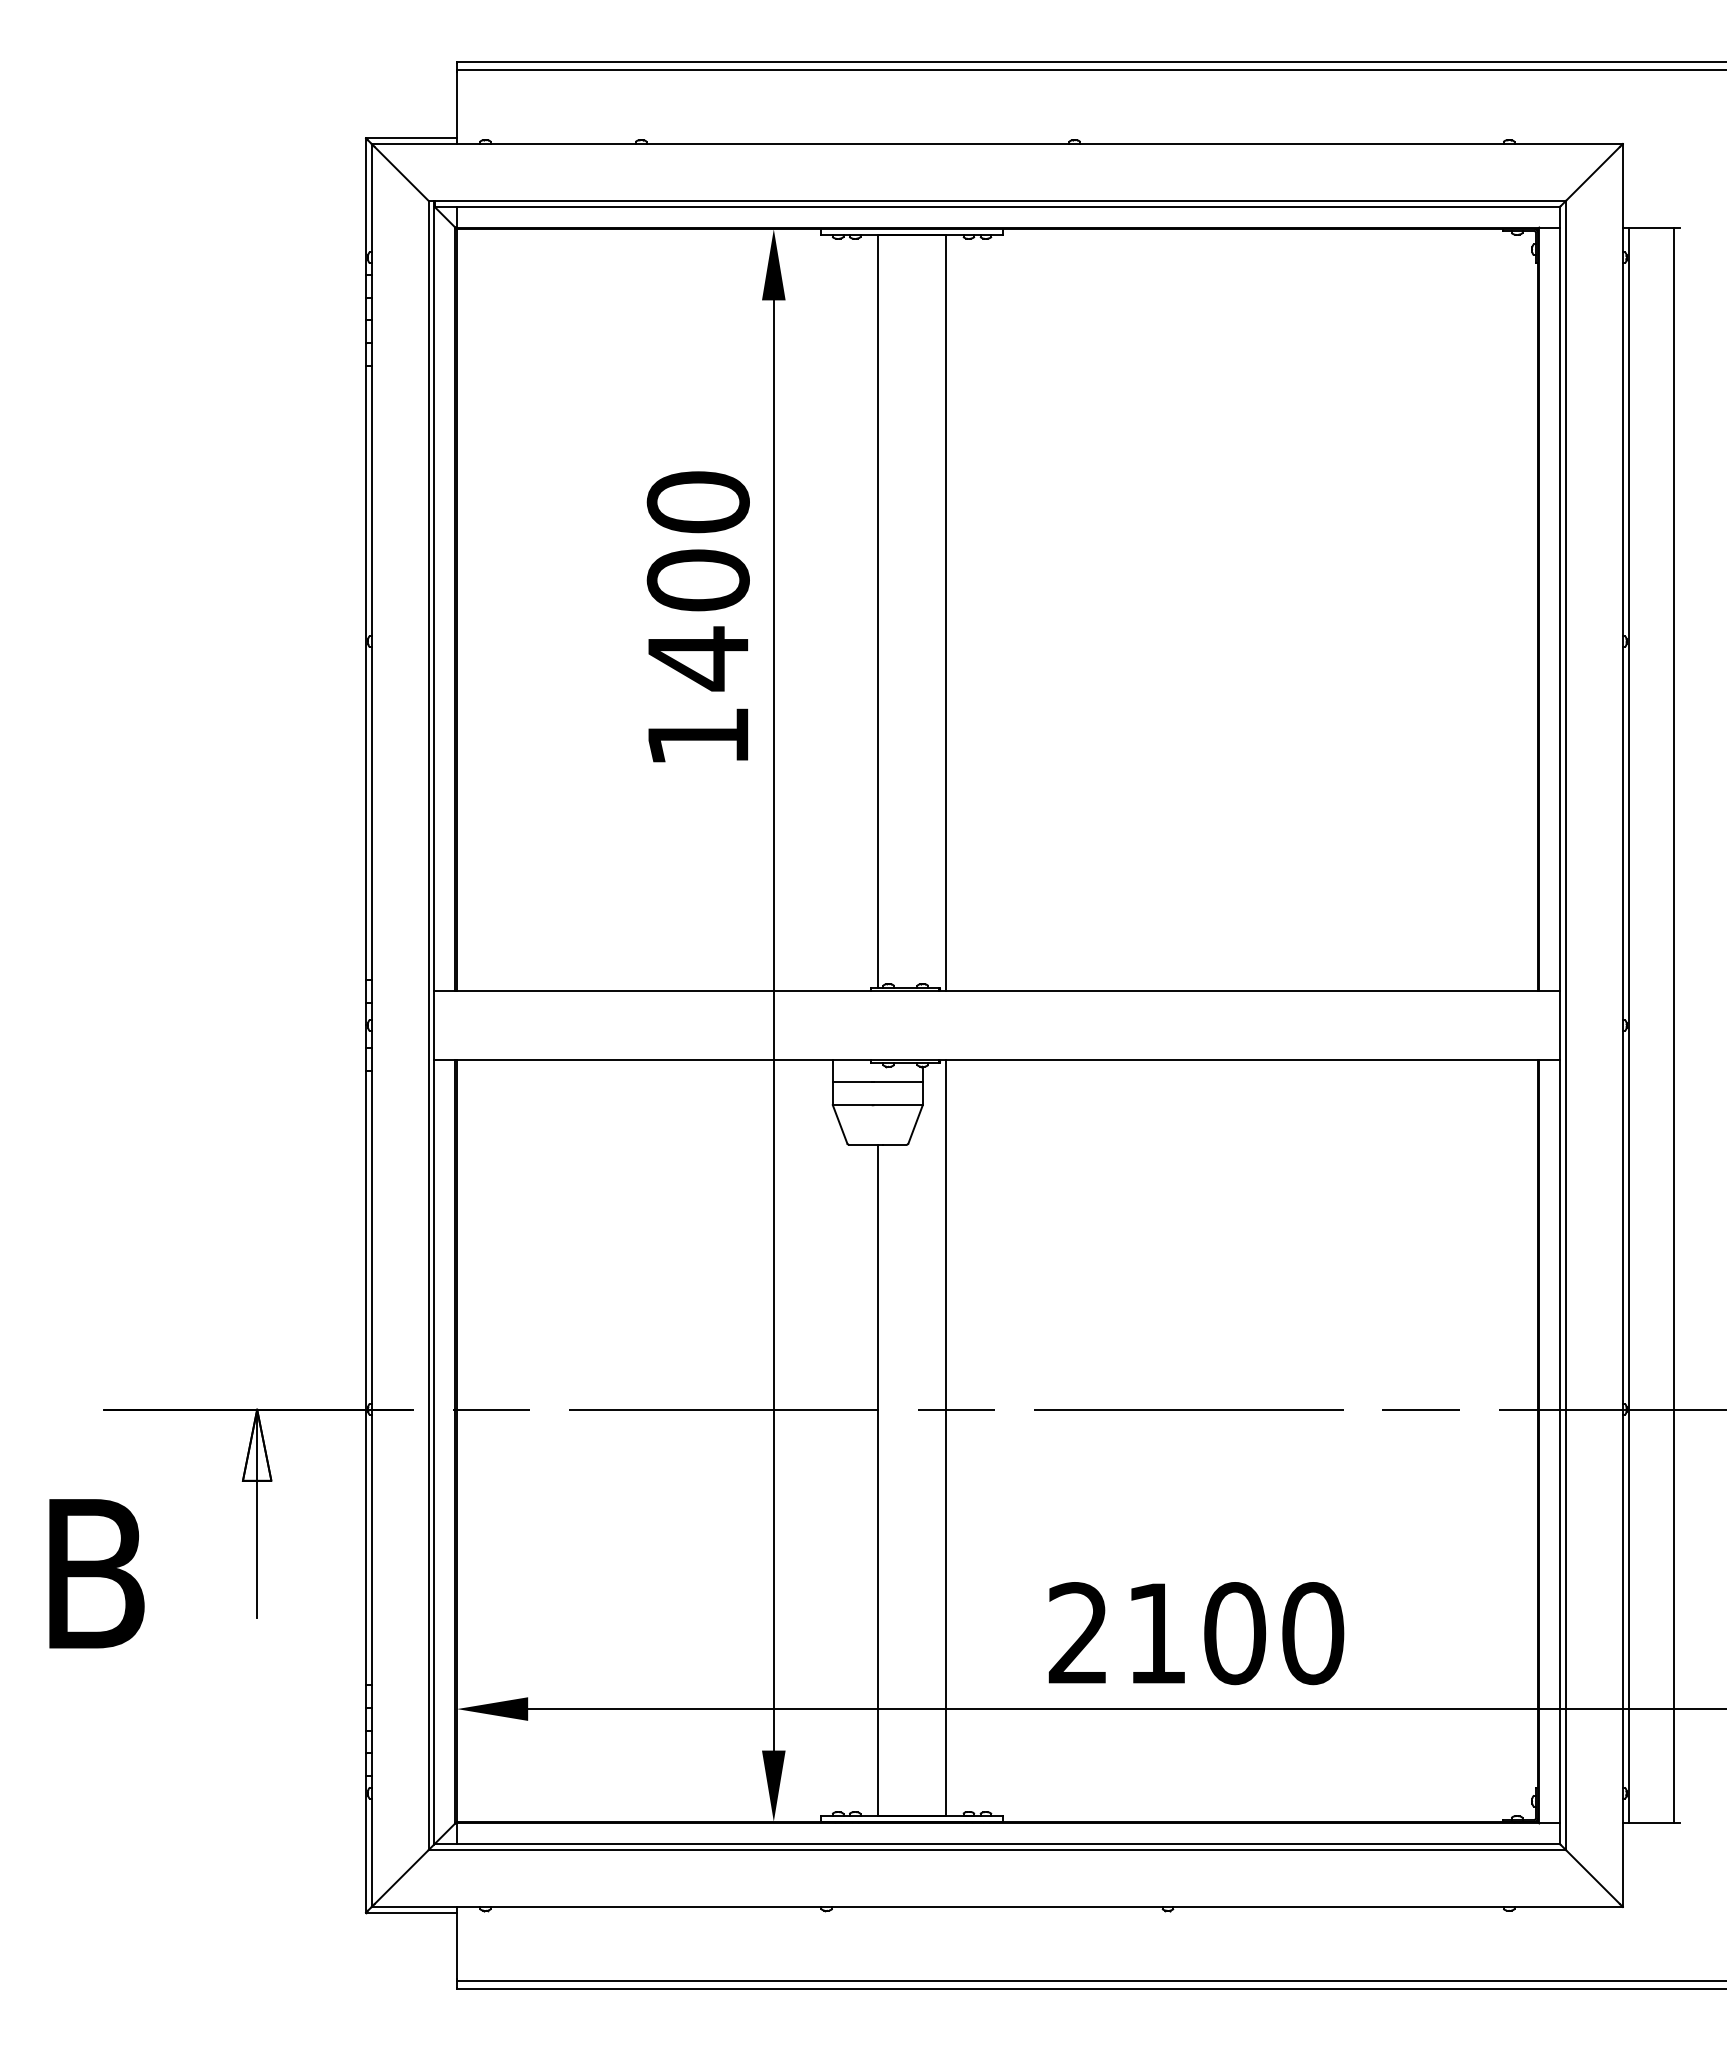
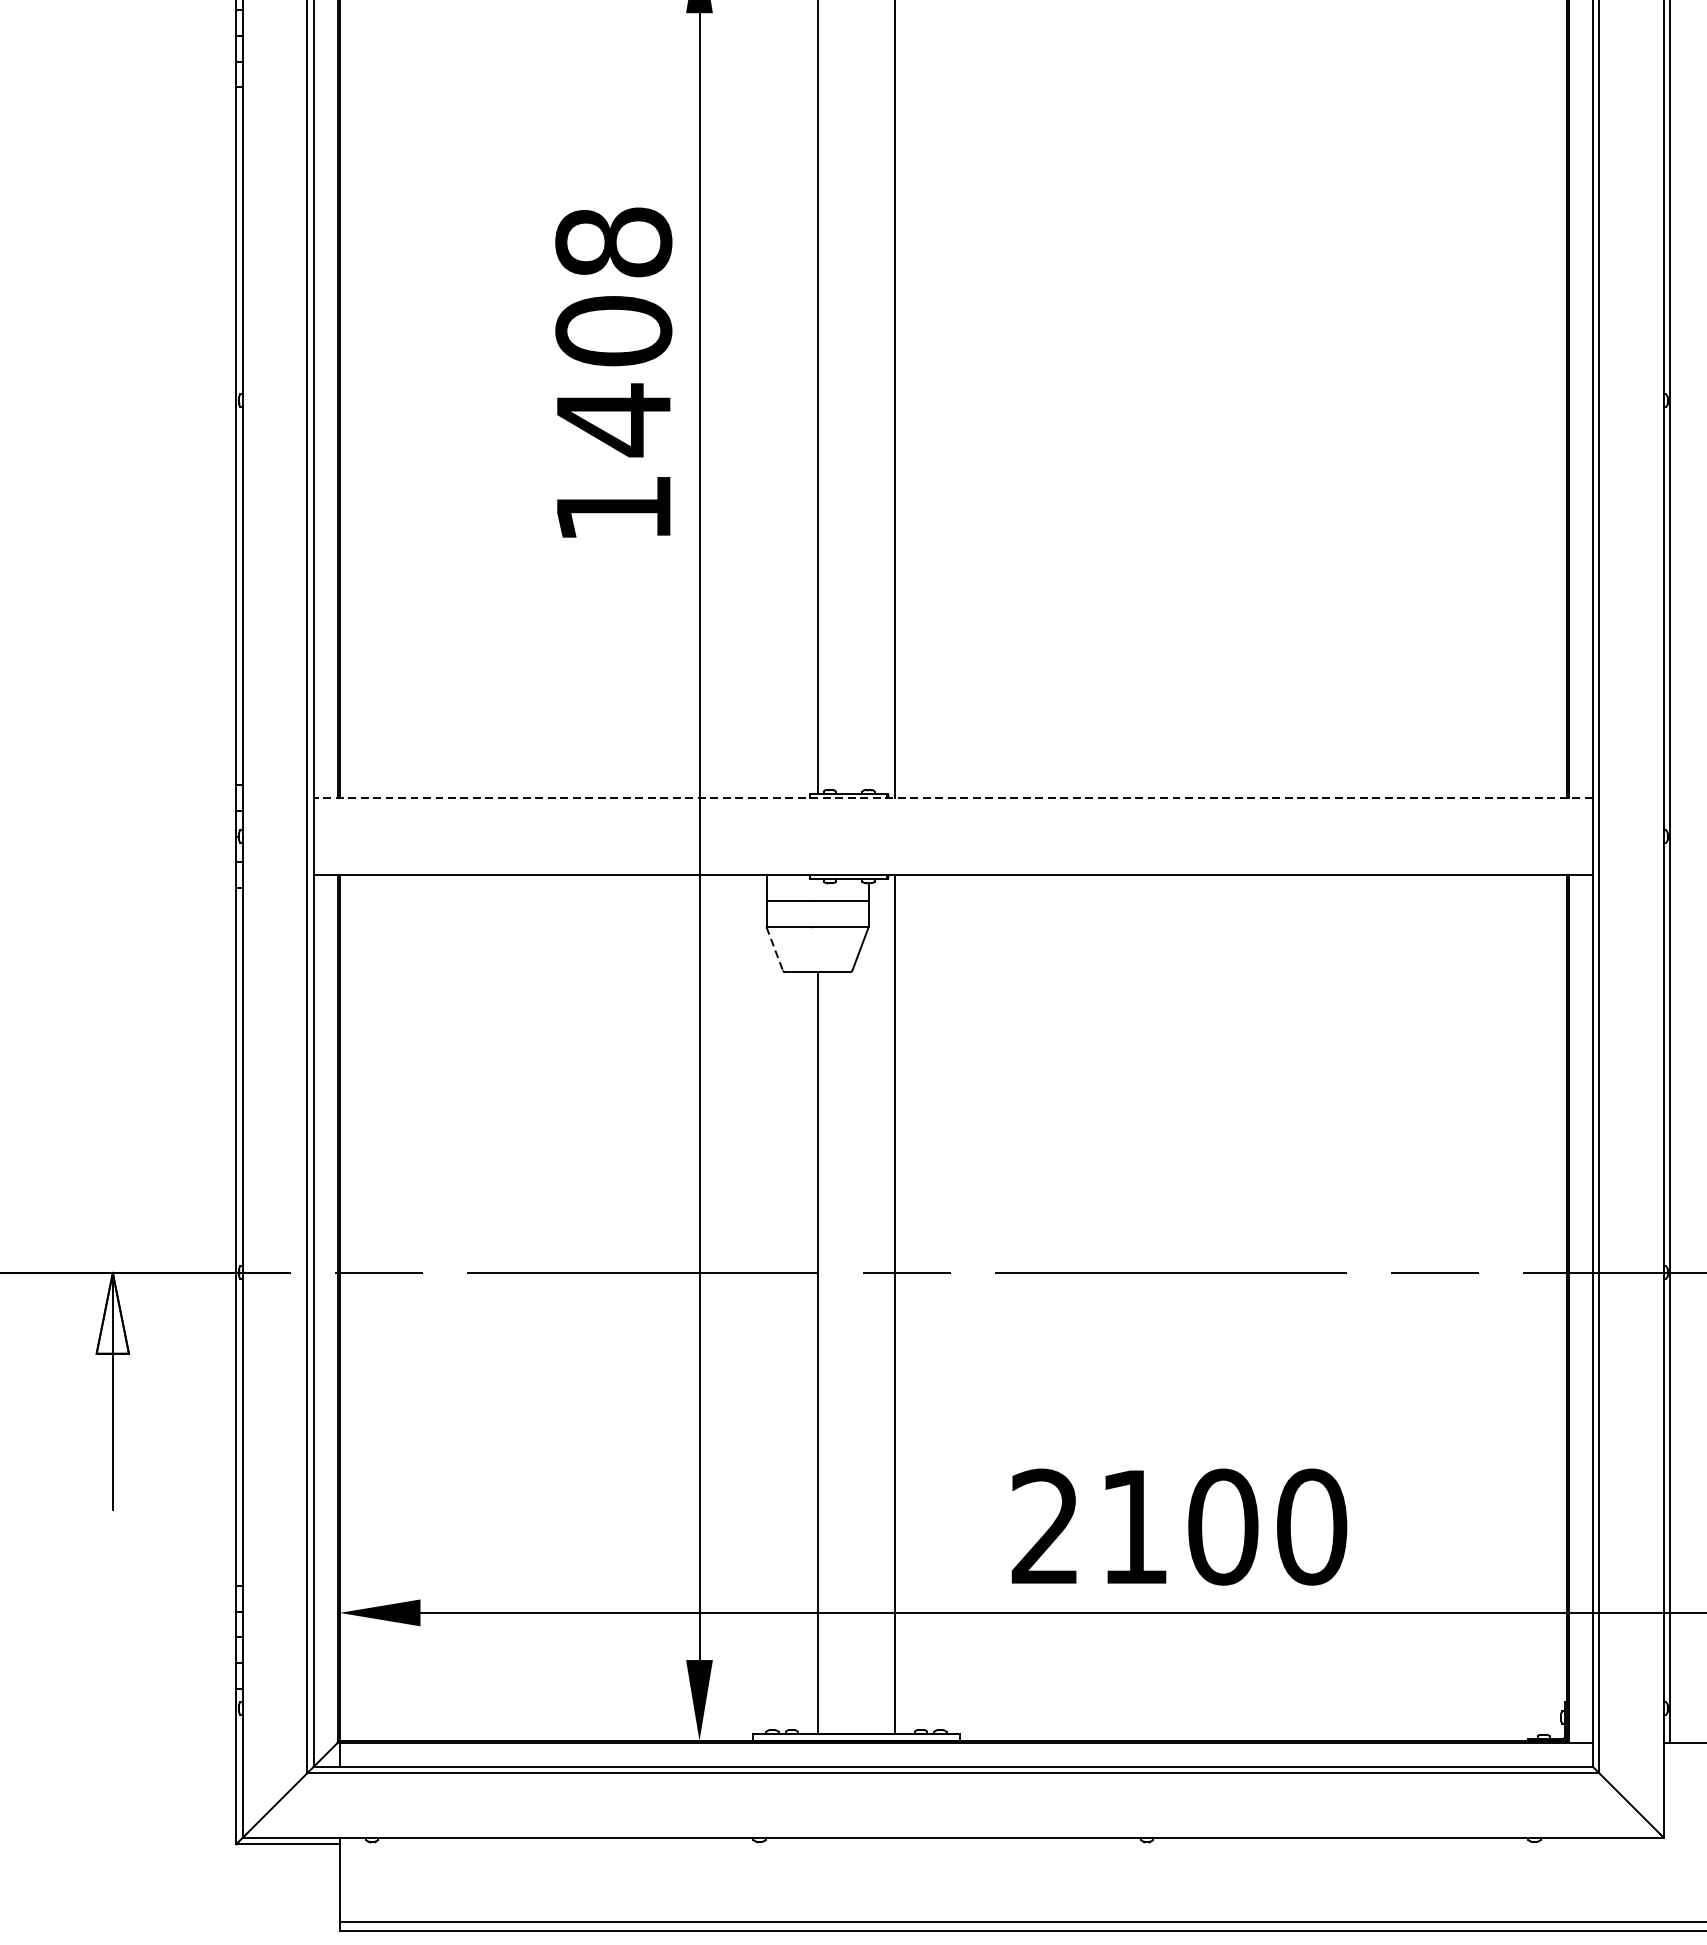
text: (698, 502) -> (613, 242), 1400 -> 1408
line: (996, 991) -> (952, 798), solid -> dashed
line: (840, 1124) -> (775, 949), solid -> dashed

